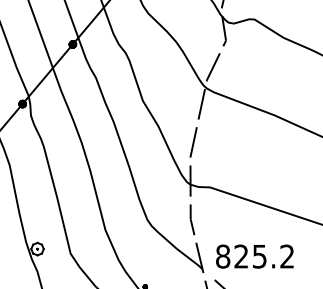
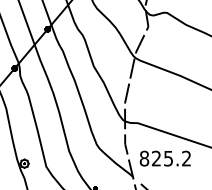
text: (253, 256) -> (164, 158), moved

